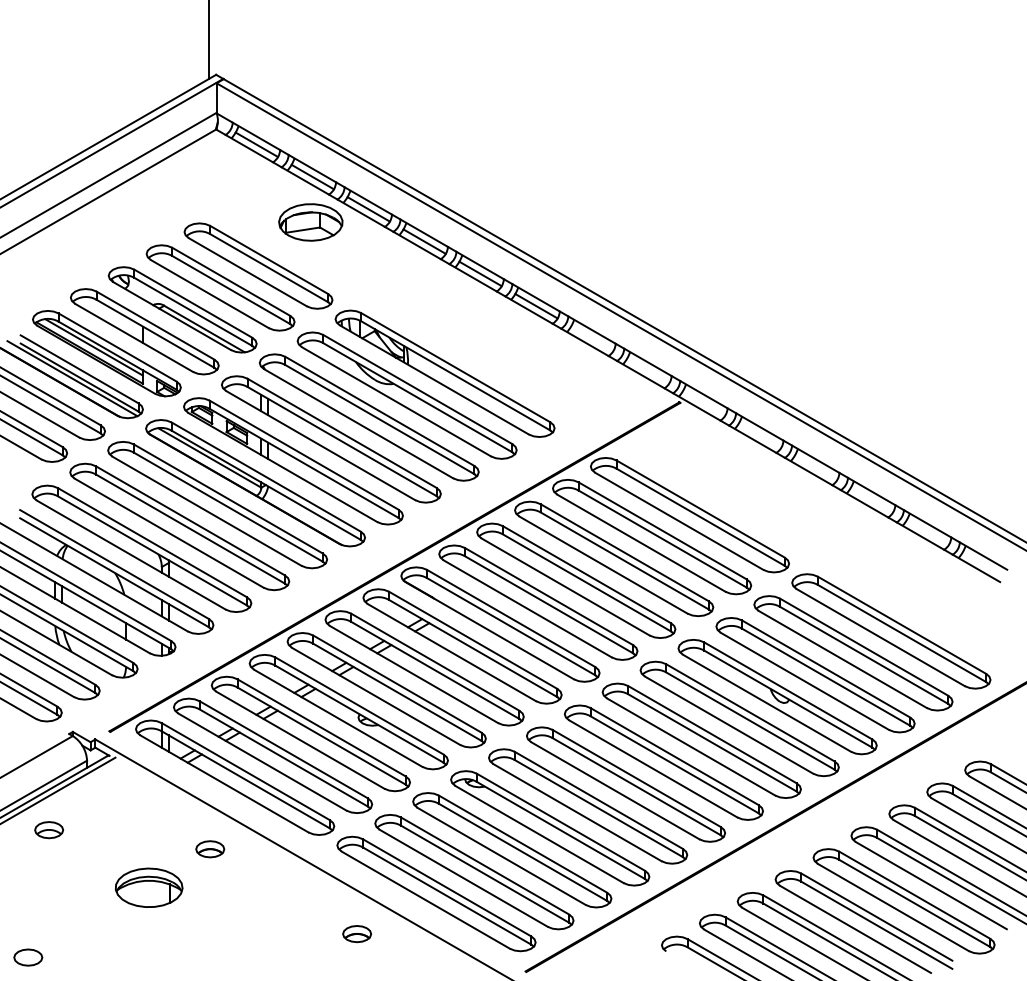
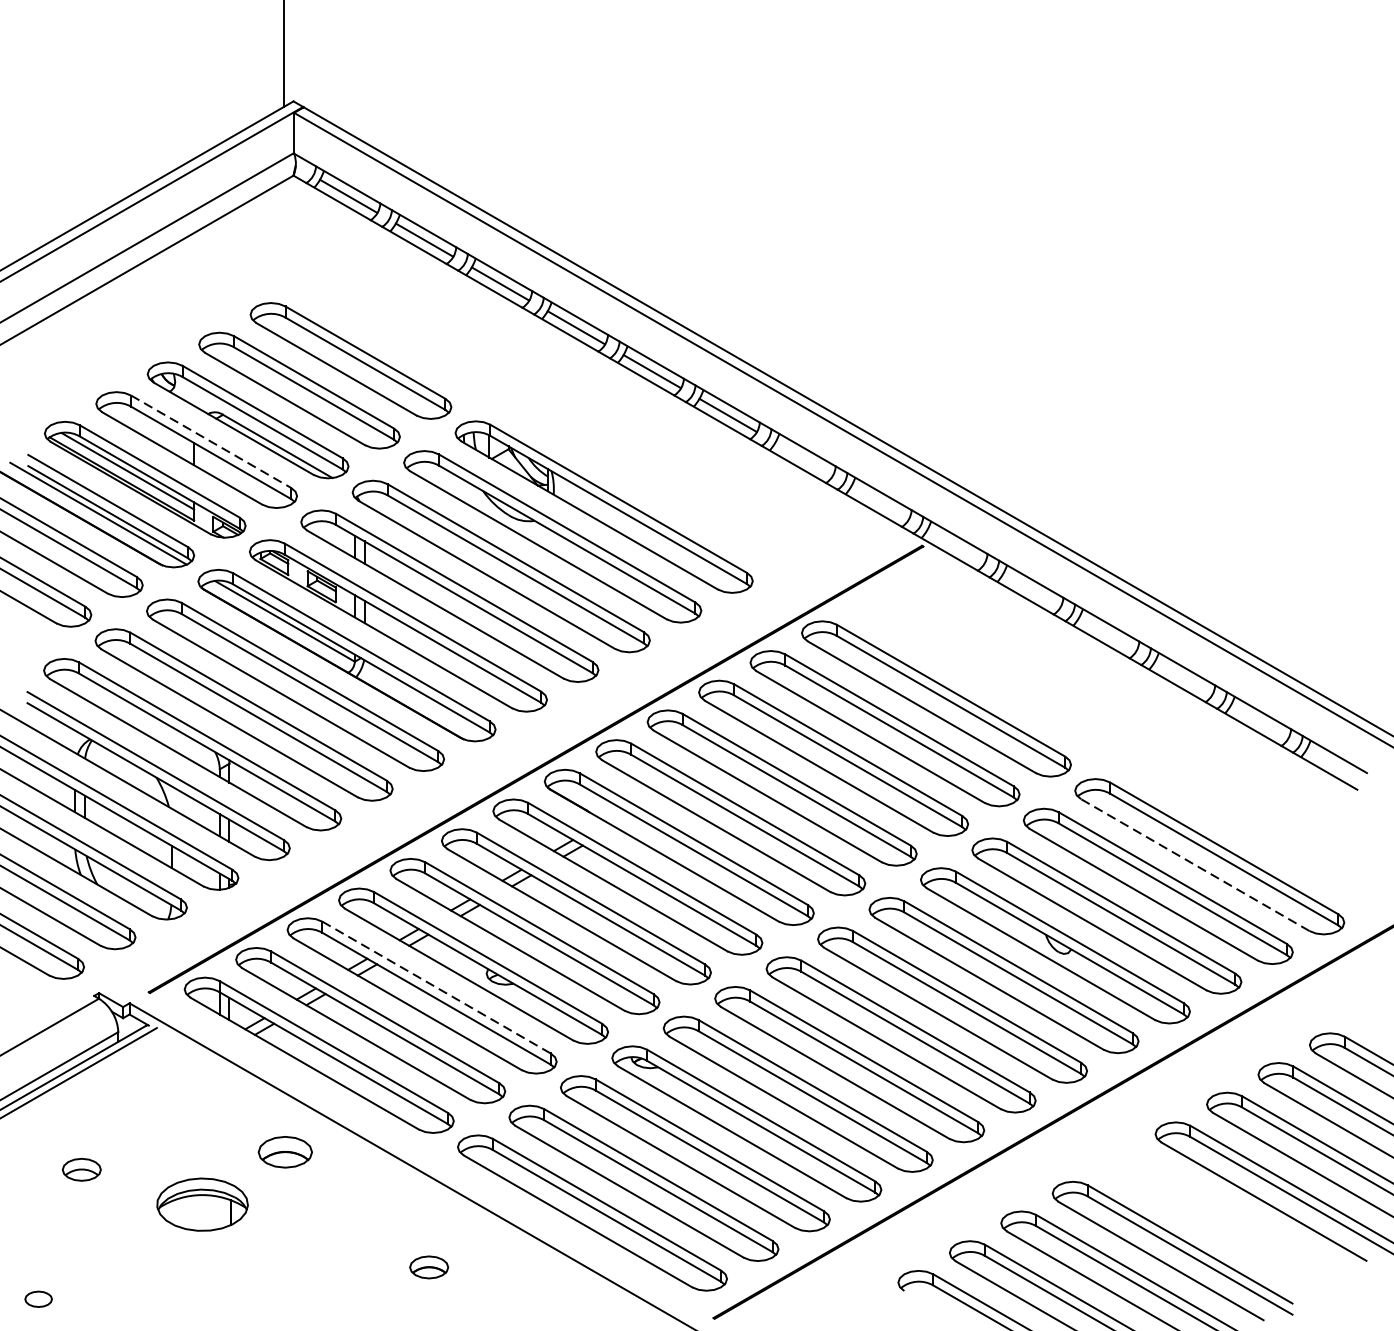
part: (310, 222) -> (421, 301), removed
line: (155, 325) -> (211, 441), solid -> dashed
line: (880, 637) -> (1195, 864), solid -> dashed
line: (322, 728) -> (437, 988), solid -> dashed
part: (49, 830) -> (82, 1170), moved
part: (210, 849) -> (285, 1152), size x1.4
part: (903, 901) -> (1226, 1223), removed
part: (356, 934) -> (428, 1268), moved
part: (28, 957) -> (38, 1299), size x0.7

